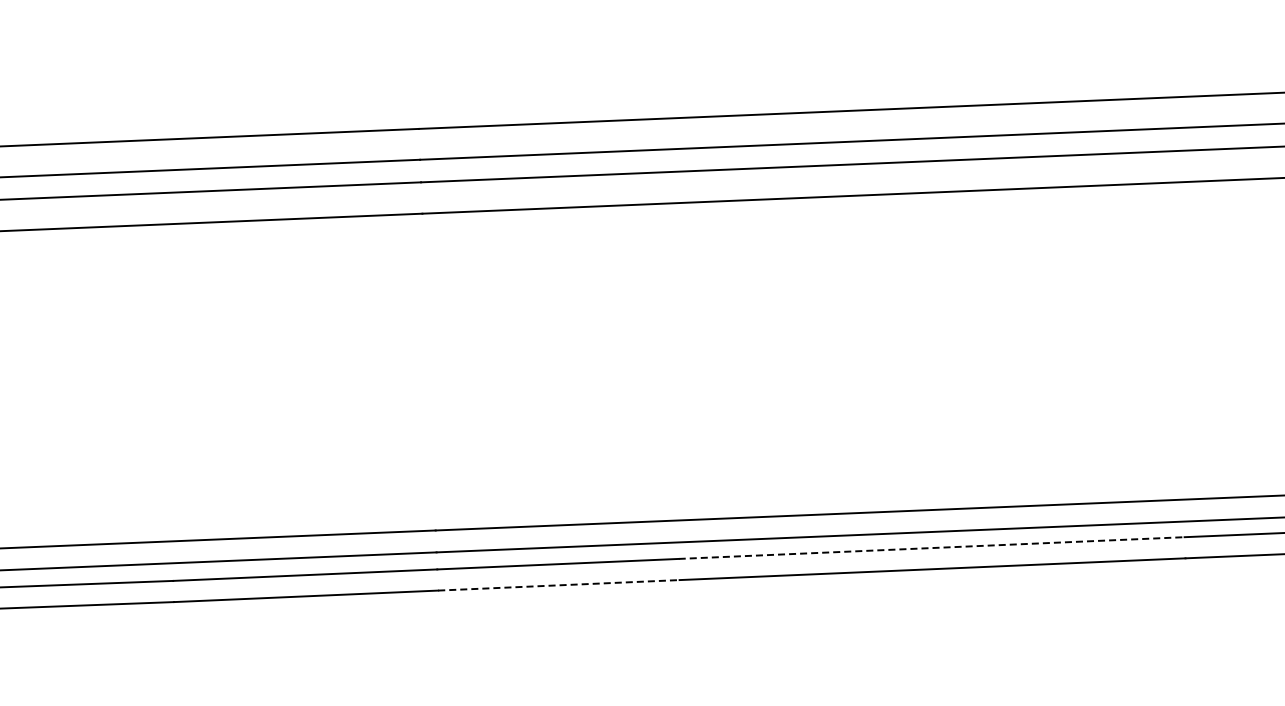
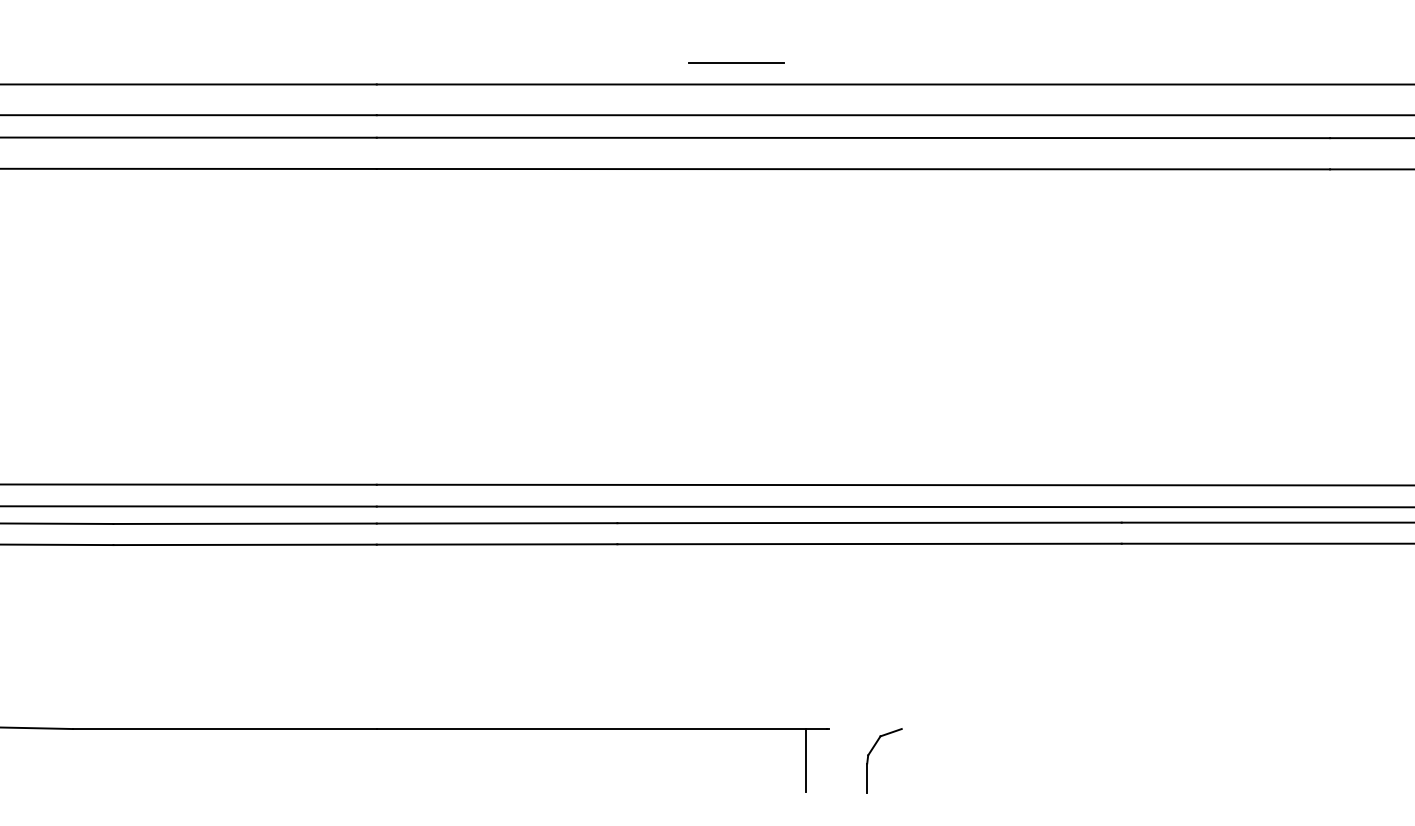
line: (778, 91) -> (736, 62), added
line: (932, 547) -> (870, 522), dashed -> solid
line: (559, 585) -> (497, 544), dashed -> solid

